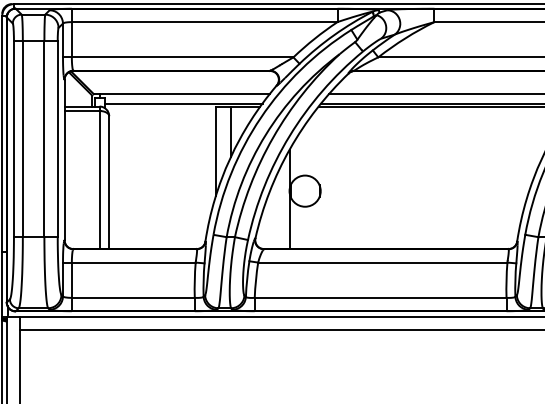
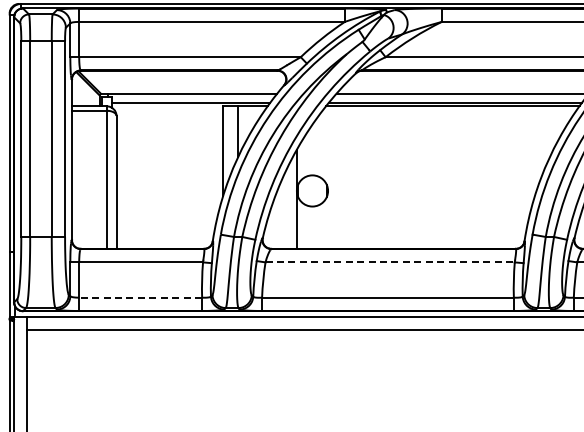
line: (383, 262) -> (390, 262), solid -> dashed
line: (133, 297) -> (140, 297), solid -> dashed

